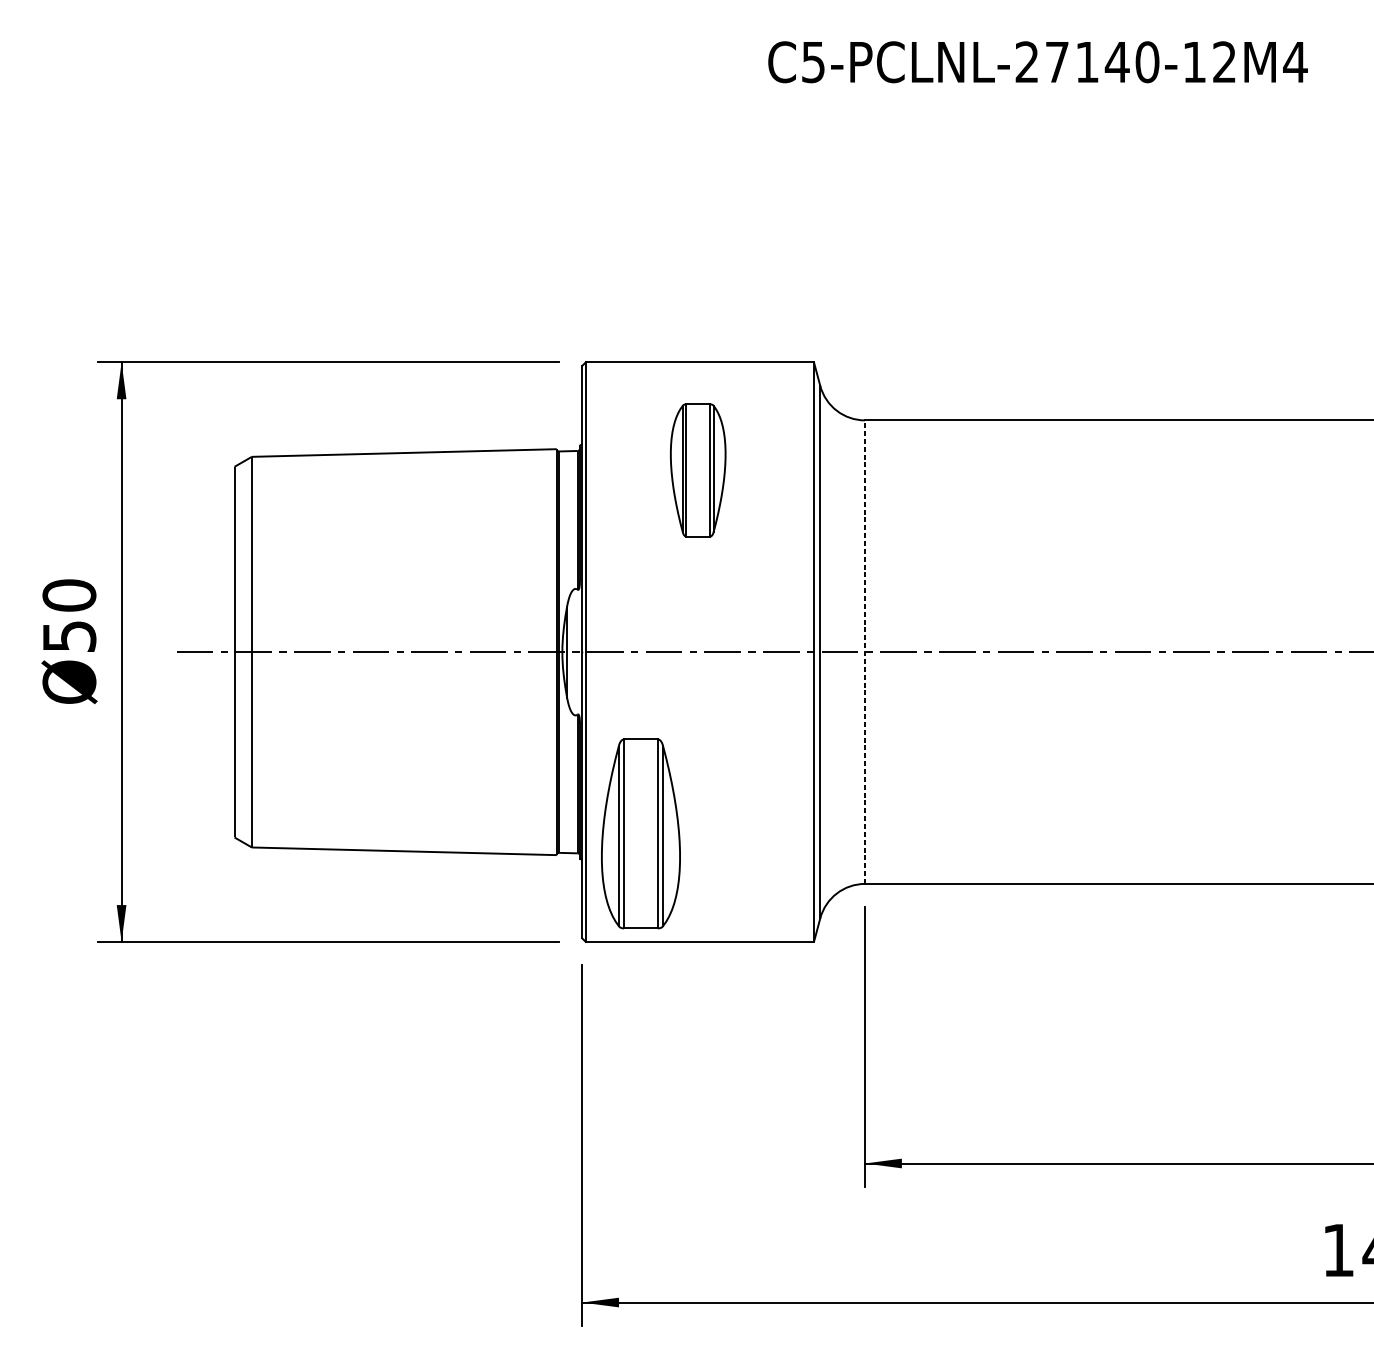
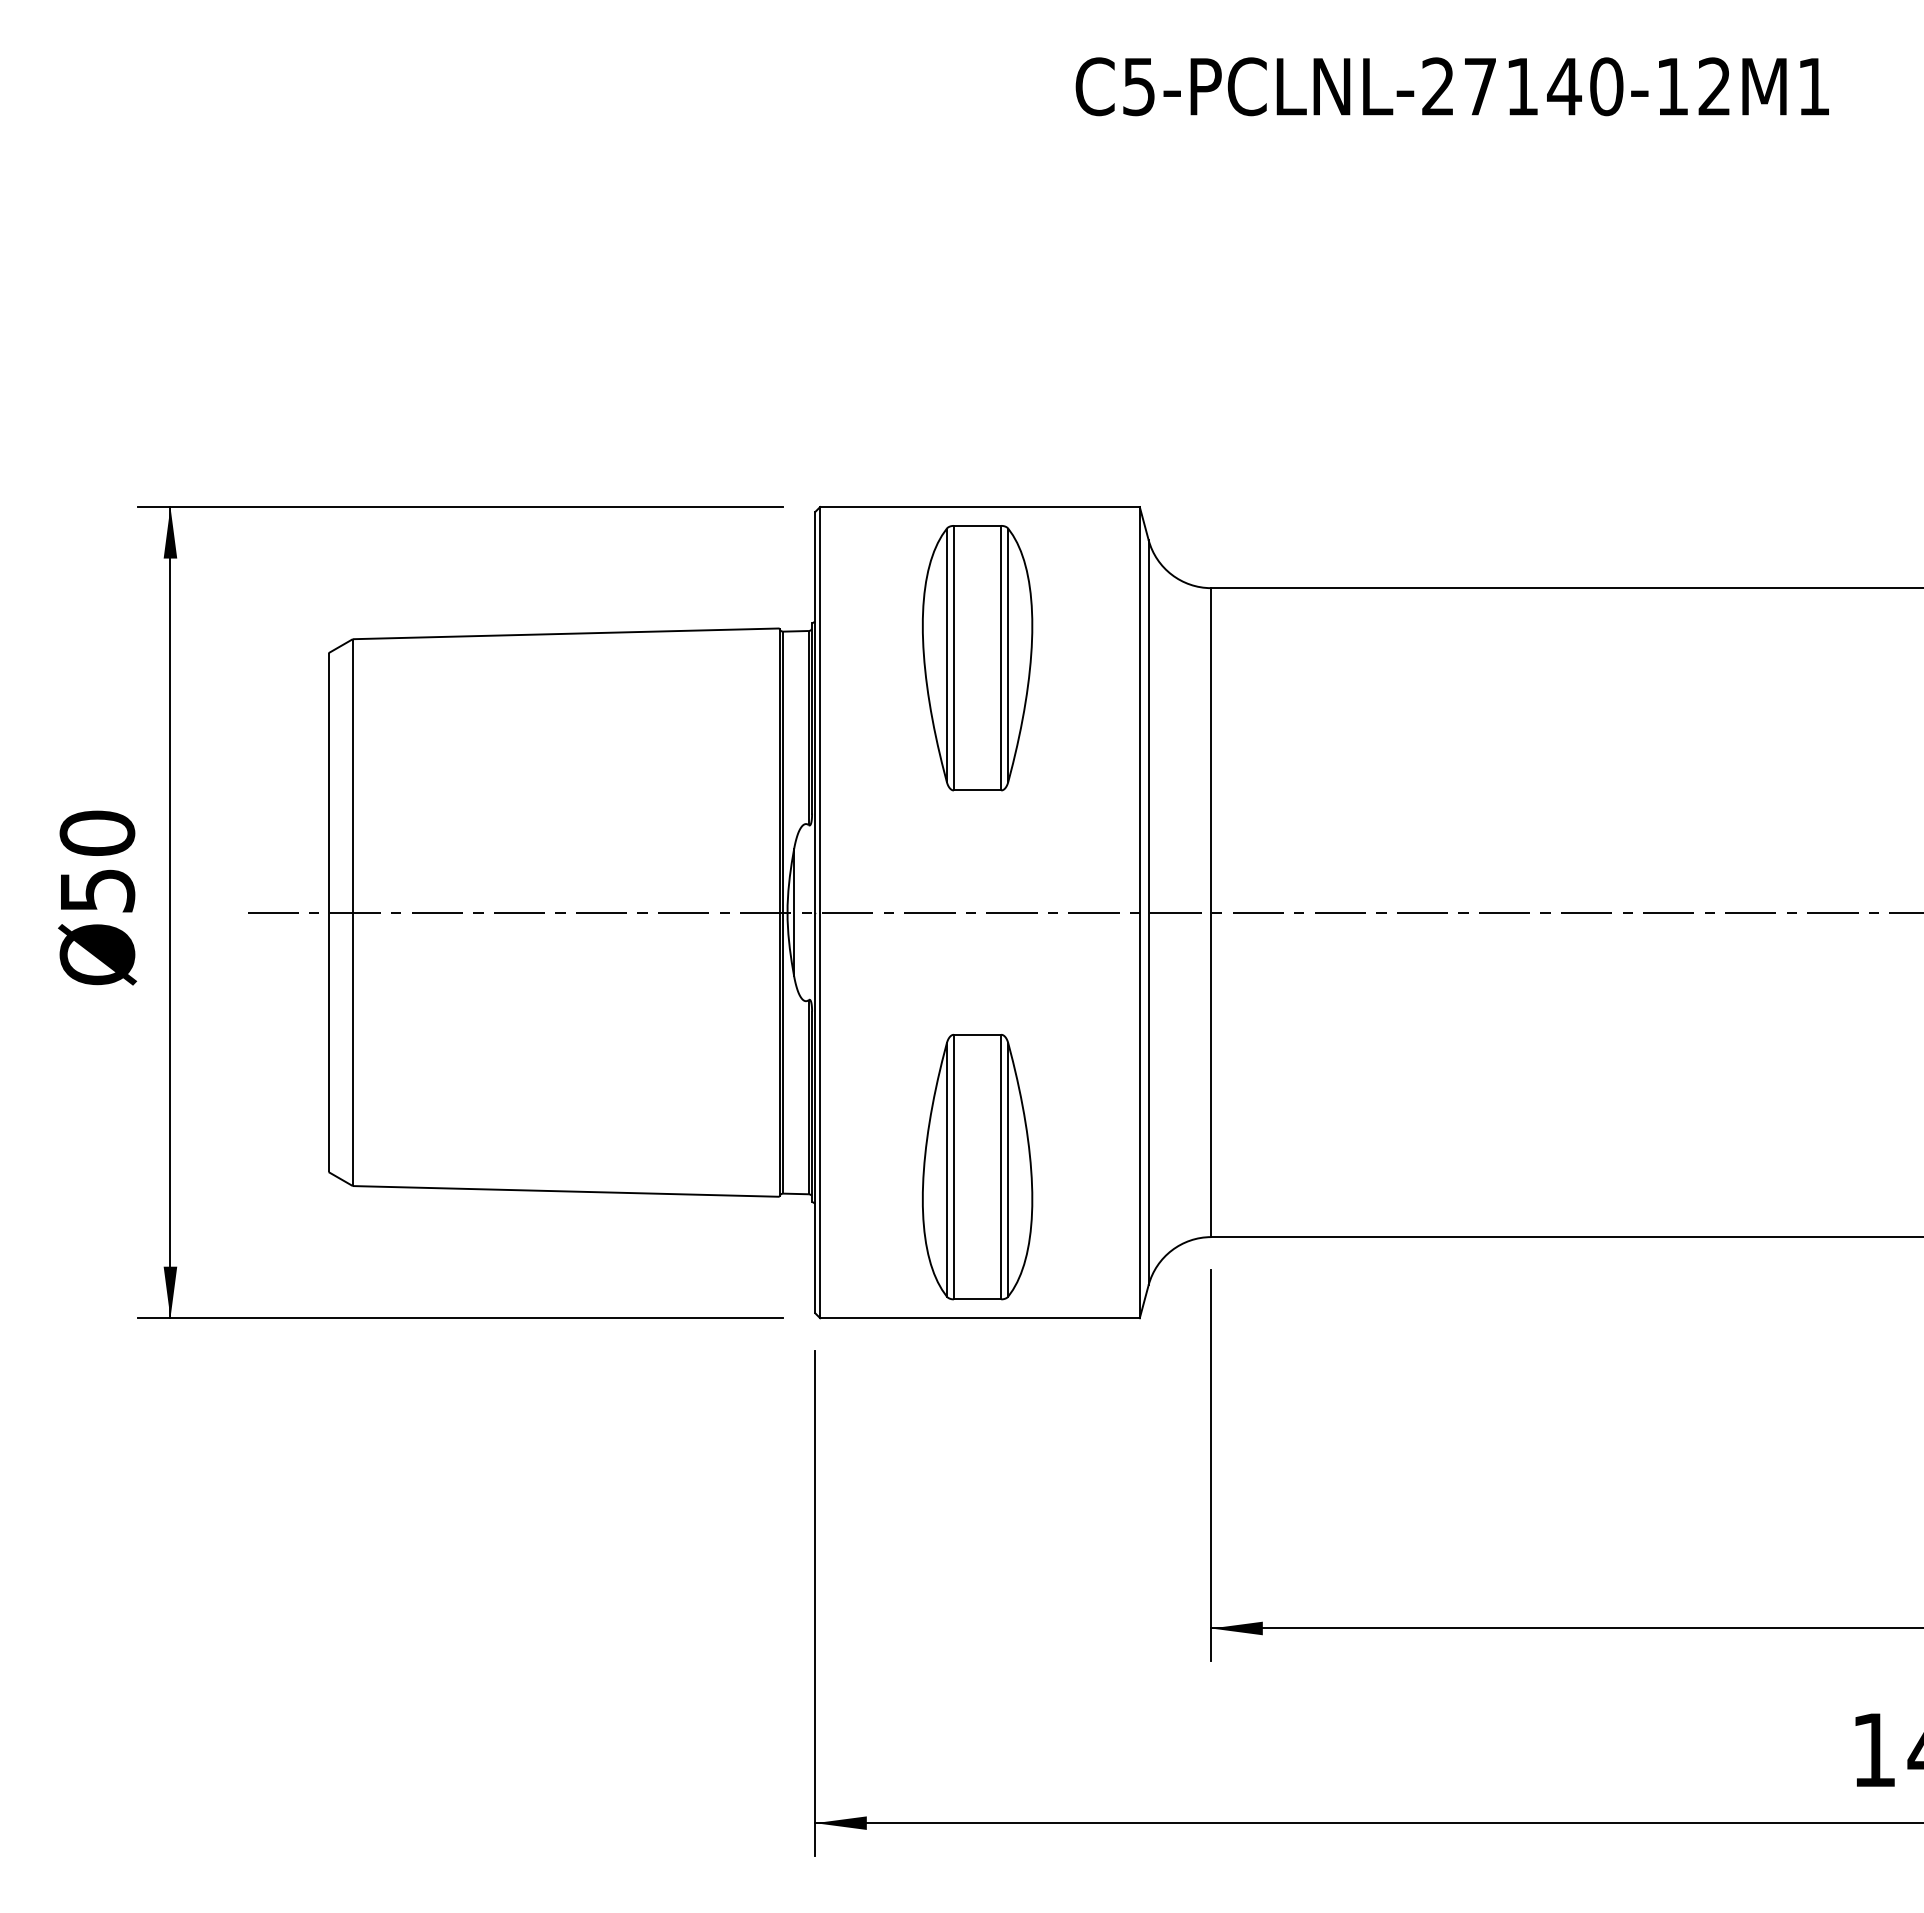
text: (1295, 62) -> (1813, 86), C5-PCLNL-27140-12M4 -> C5-PCLNL-27140-12M1
part: (698, 470) -> (977, 658), size x1.43
line: (865, 652) -> (1211, 912), dashed -> solid
part: (640, 834) -> (977, 1167), moved

